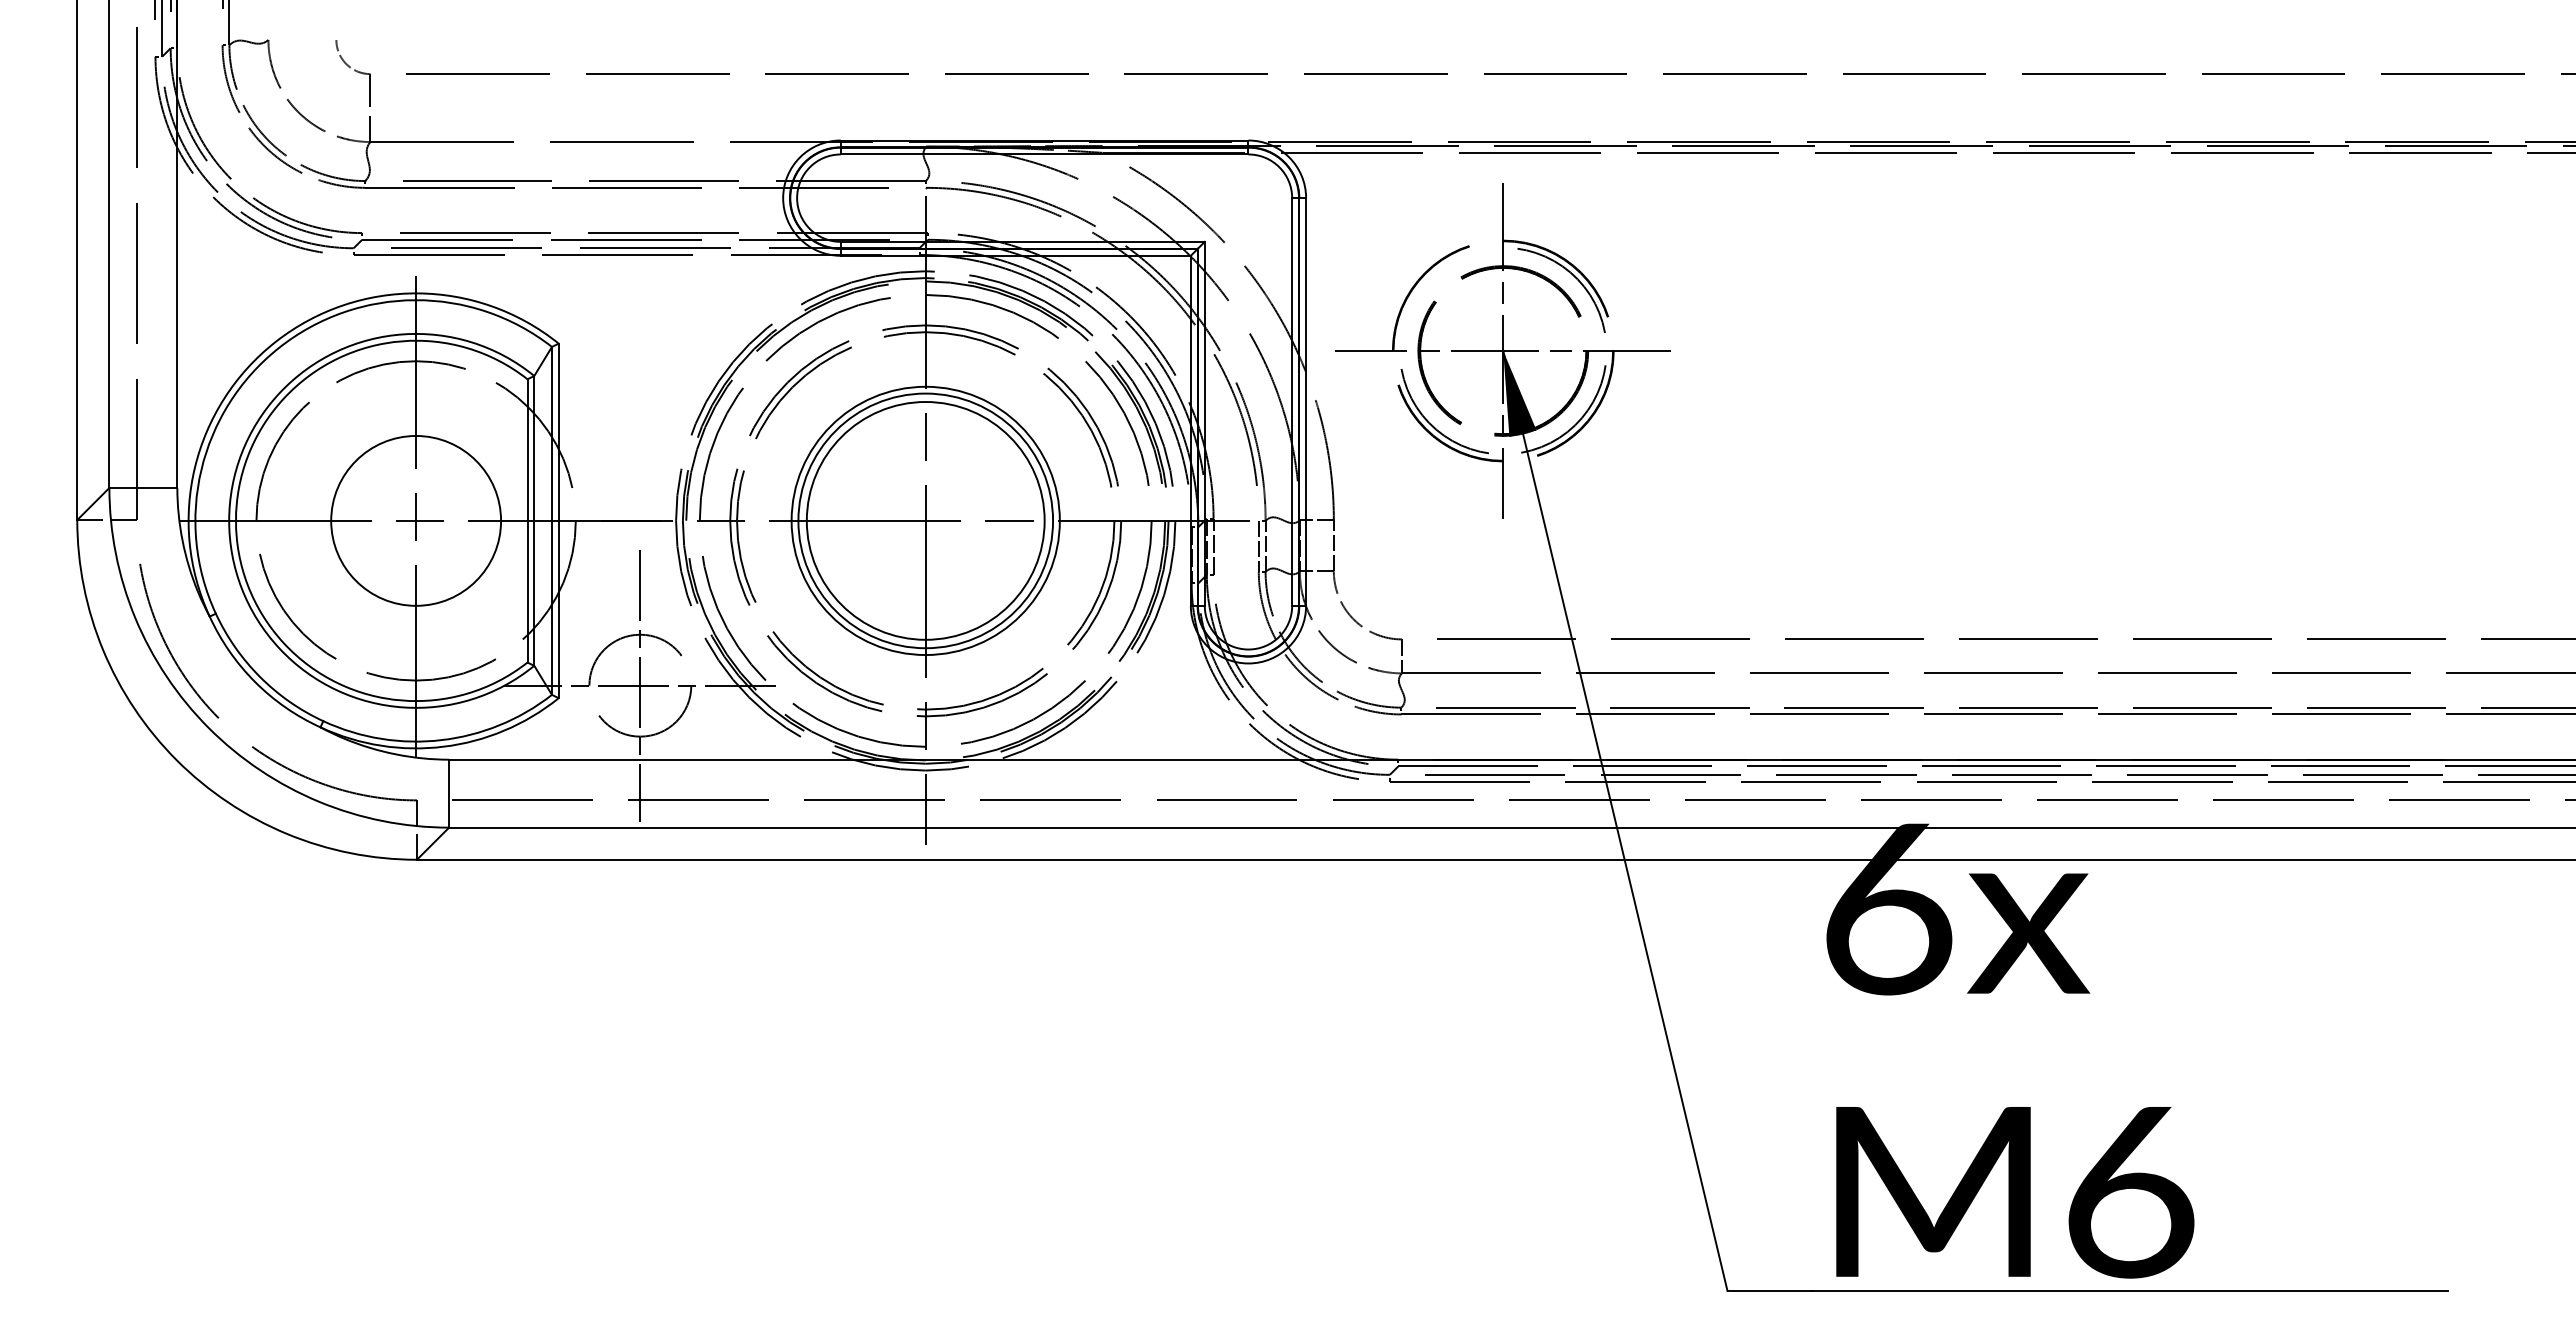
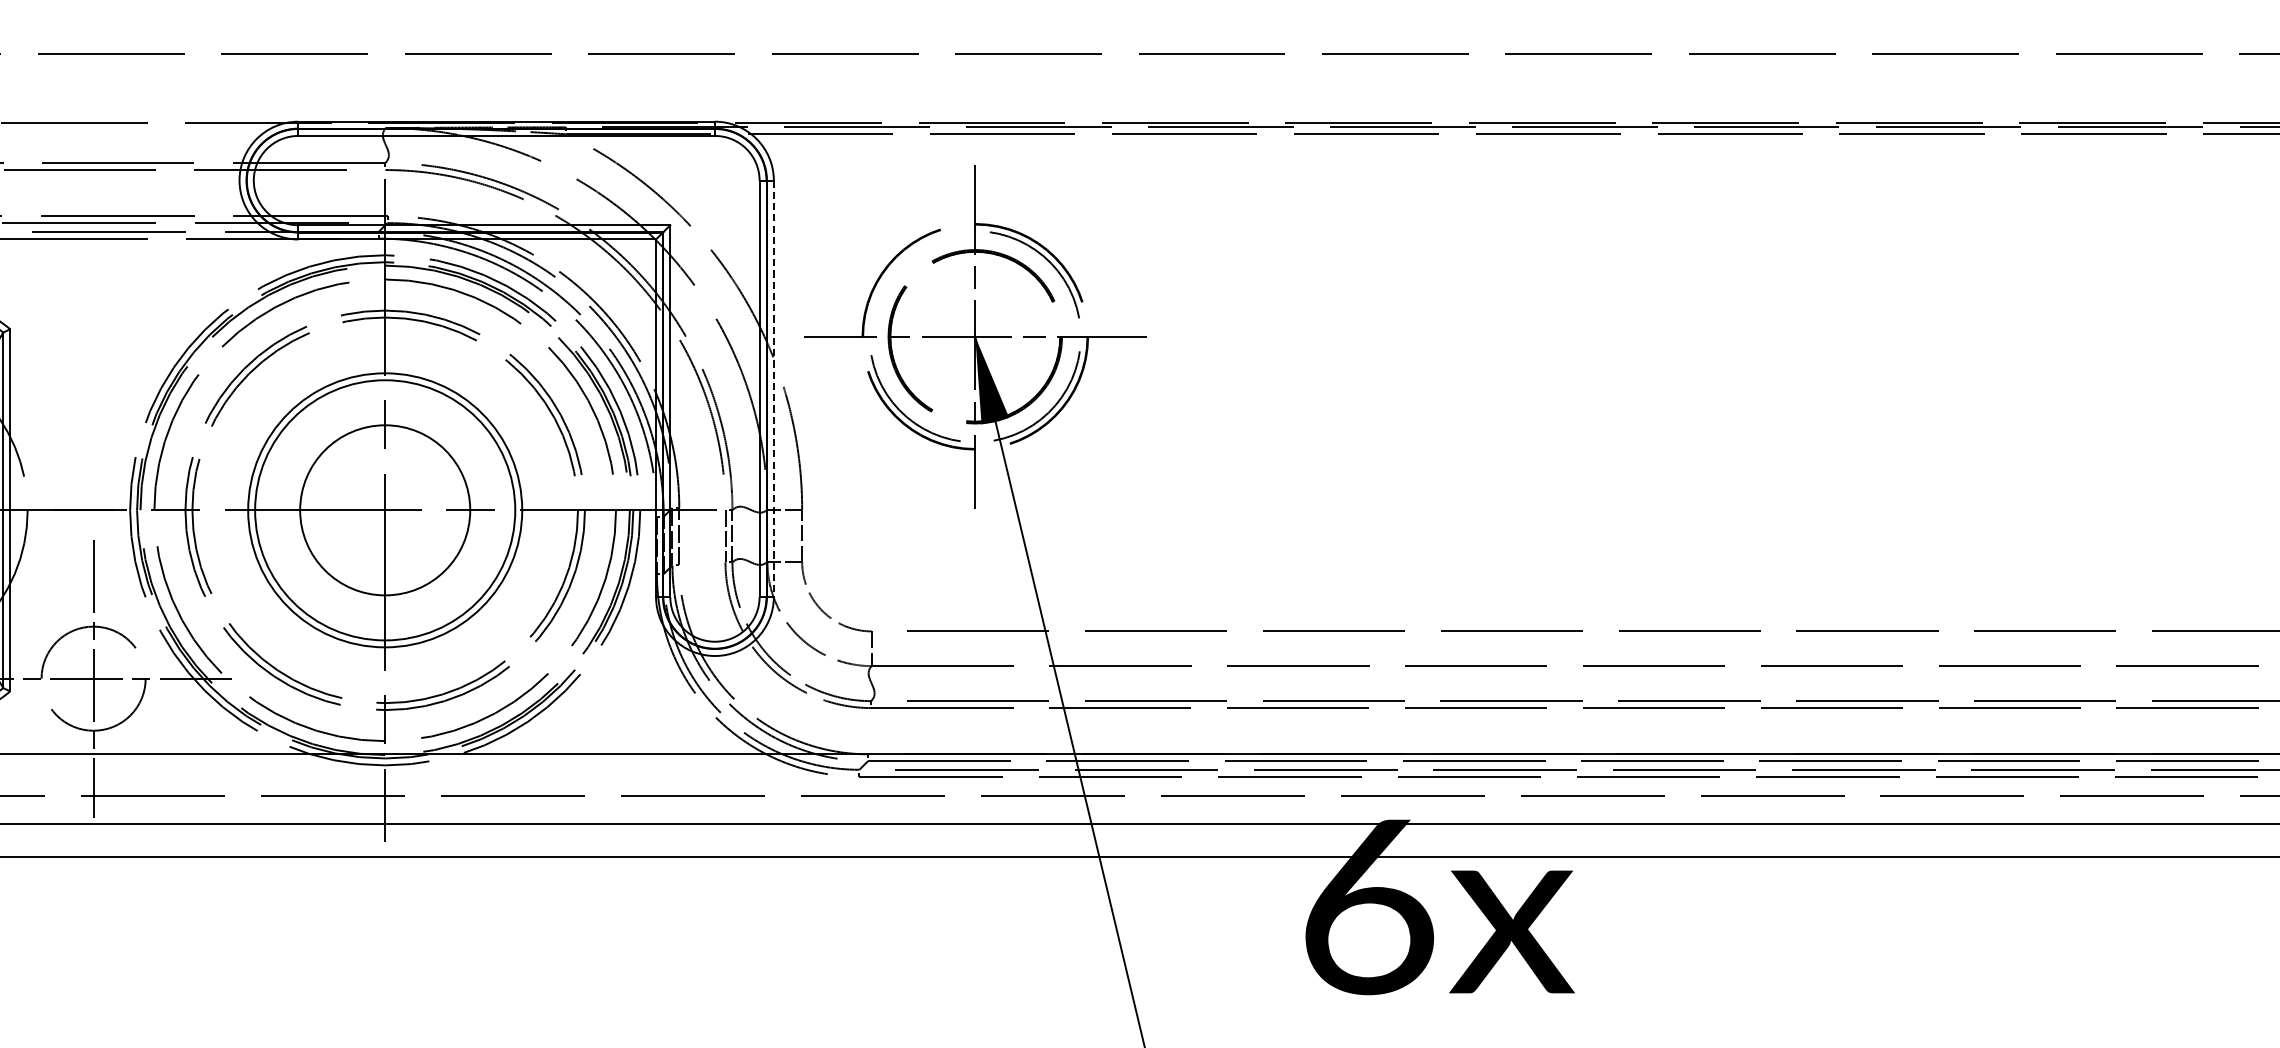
line: (1306, 402) -> (774, 389), solid -> dashed
circle: (925, 520) -> (384, 509), size x0.7

